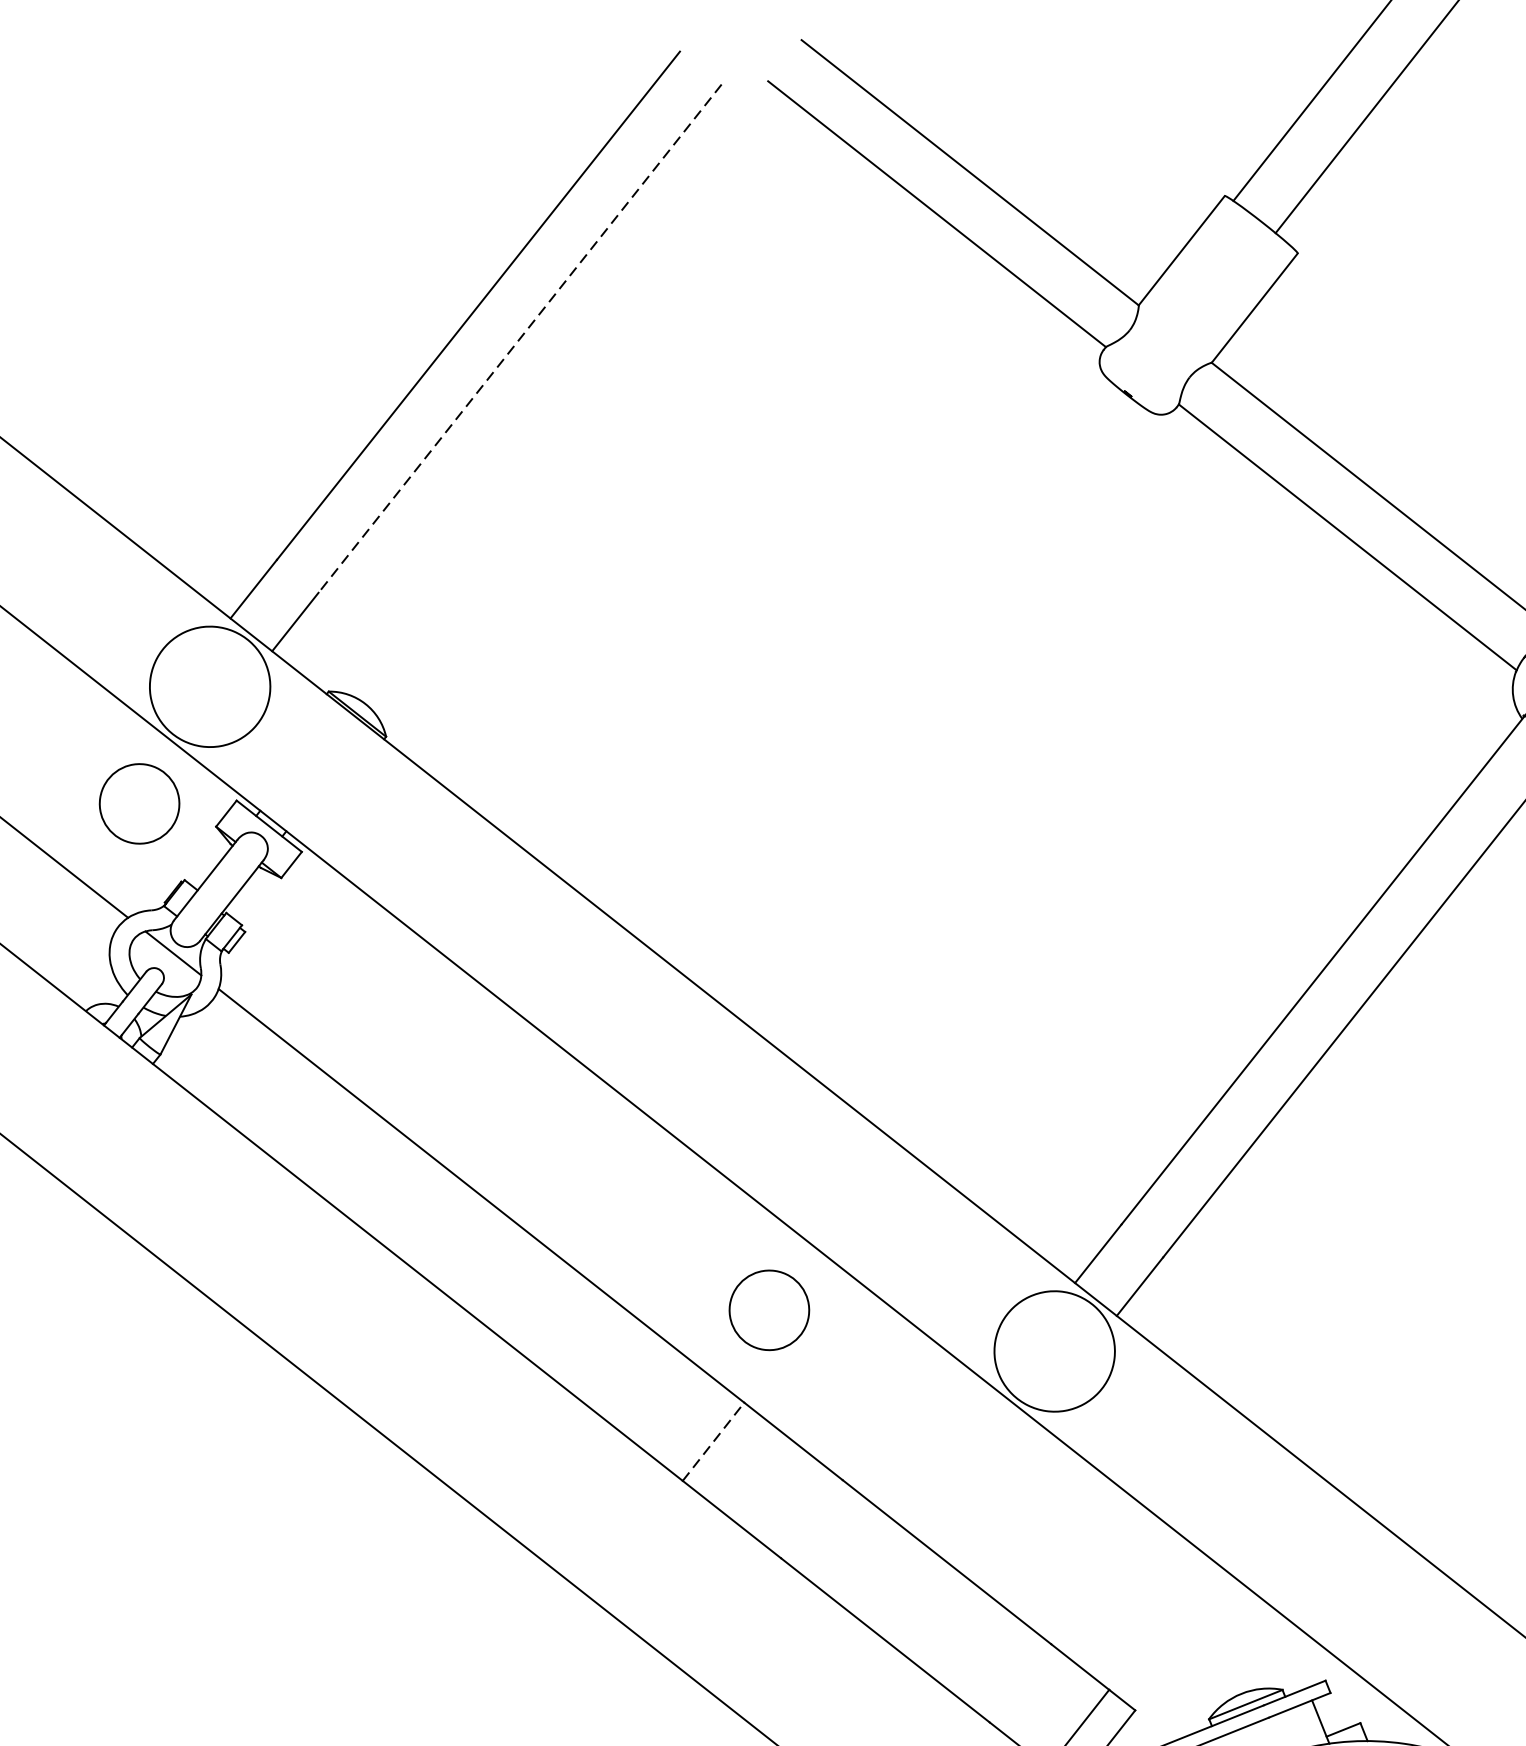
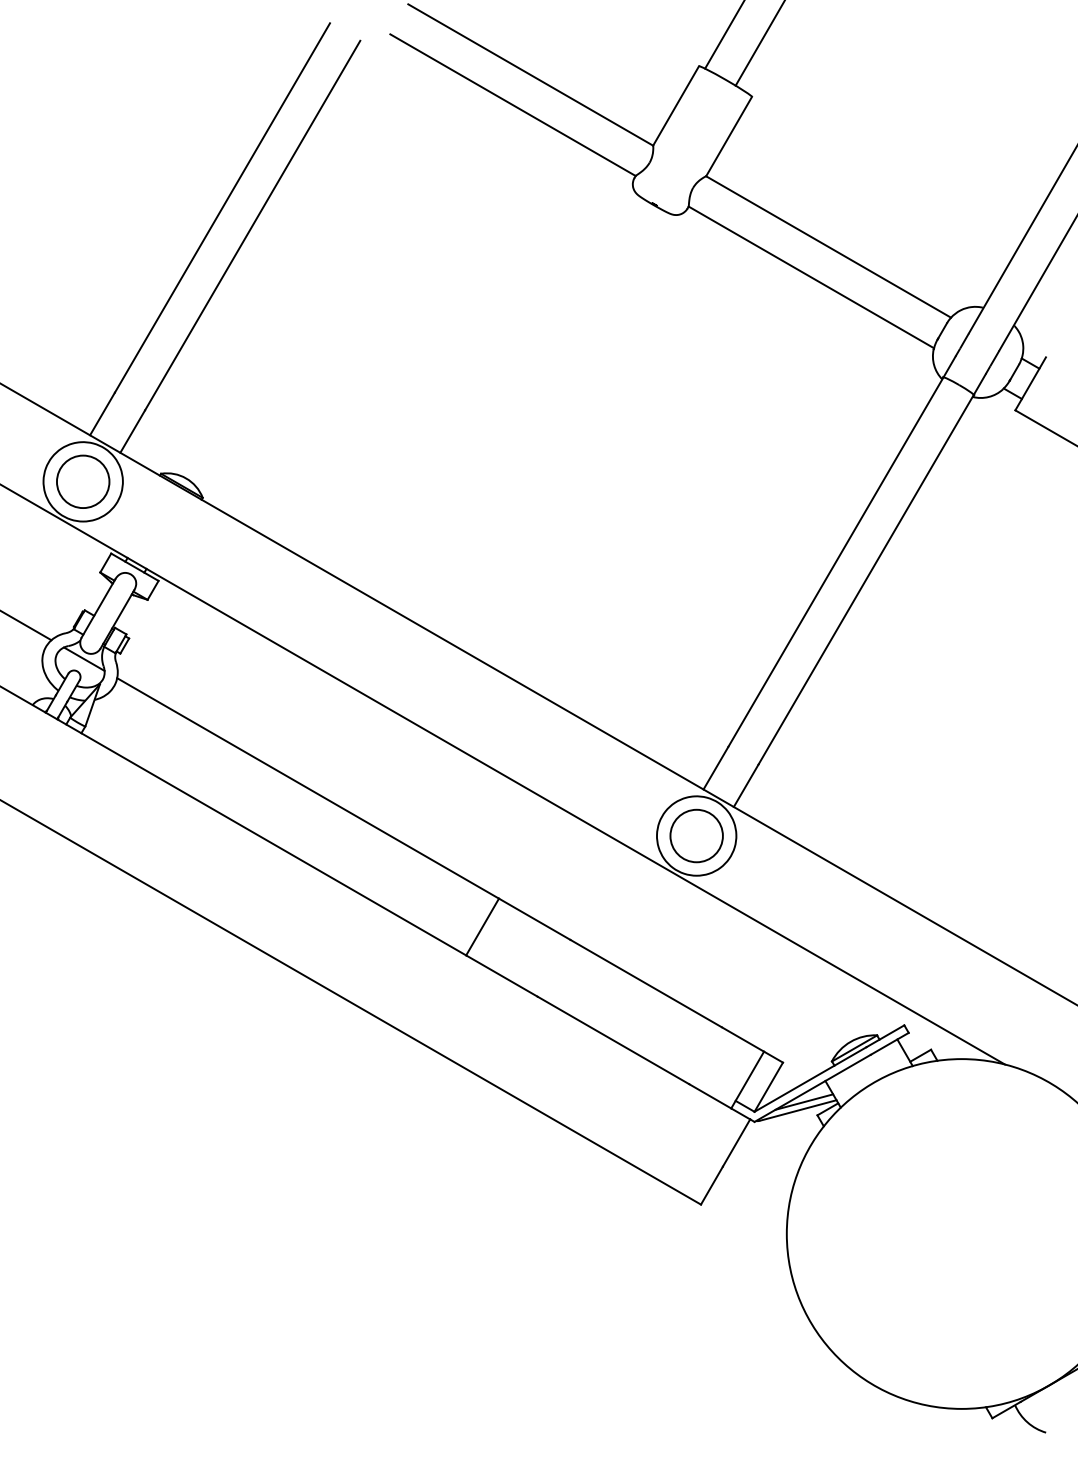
line: (519, 338) -> (252, 225), dashed -> solid
circle: (140, 803) -> (83, 481), moved
circle: (769, 1309) -> (696, 835), moved
line: (713, 1442) -> (482, 927), dashed -> solid

